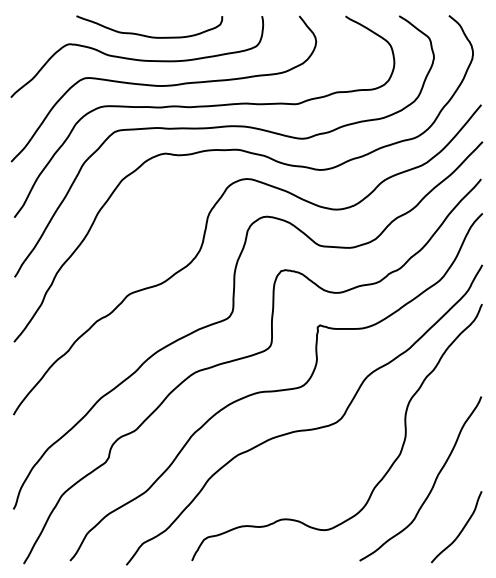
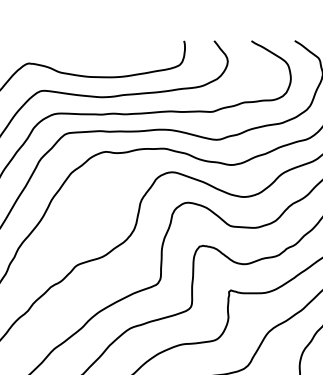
curve: (148, 35) -> (92, 56), removed

